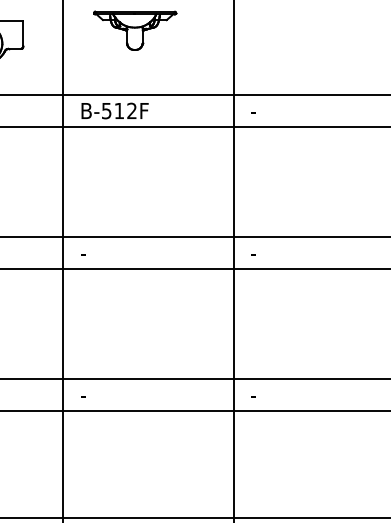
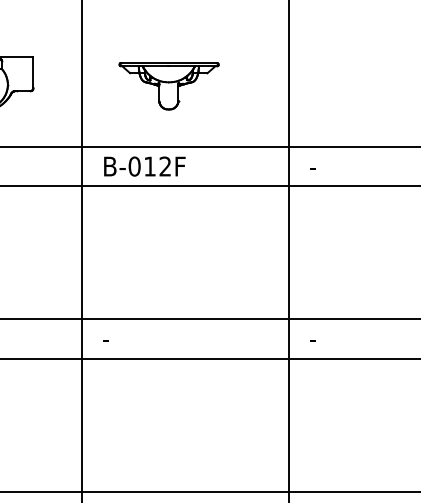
part: (135, 30) -> (169, 85), moved
text: (106, 110) -> (134, 165), B-512F -> B-012F

